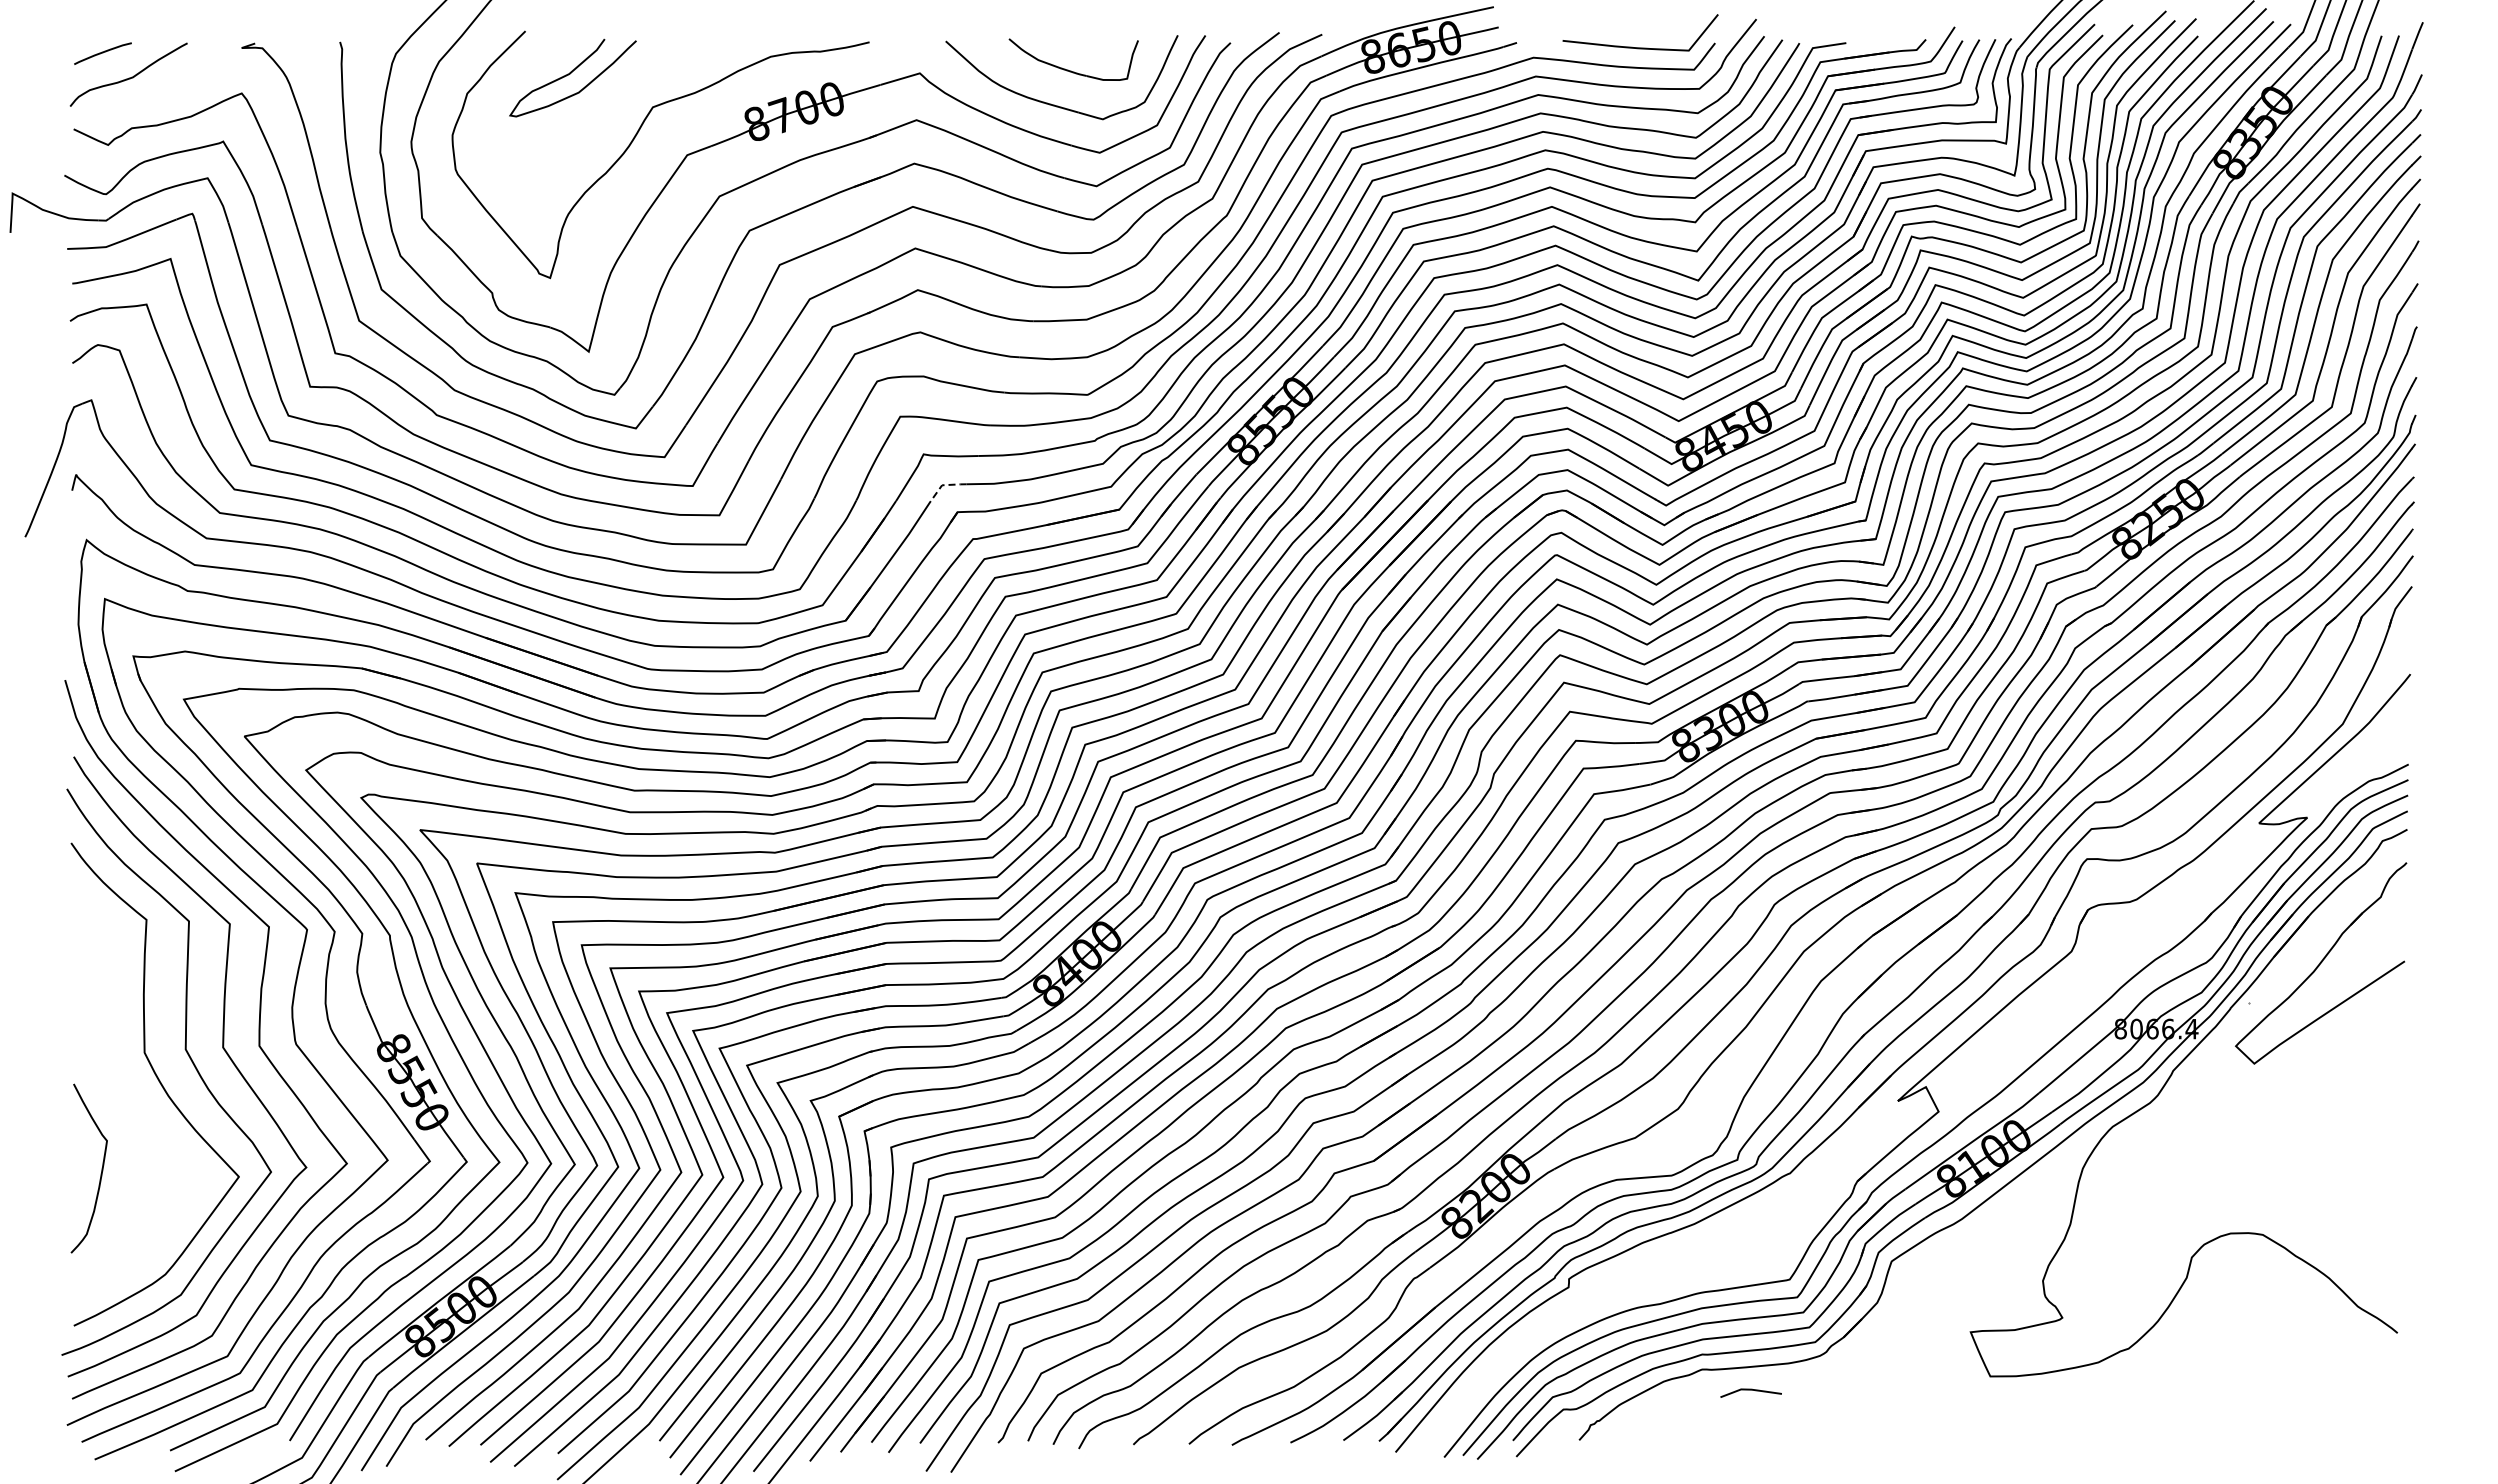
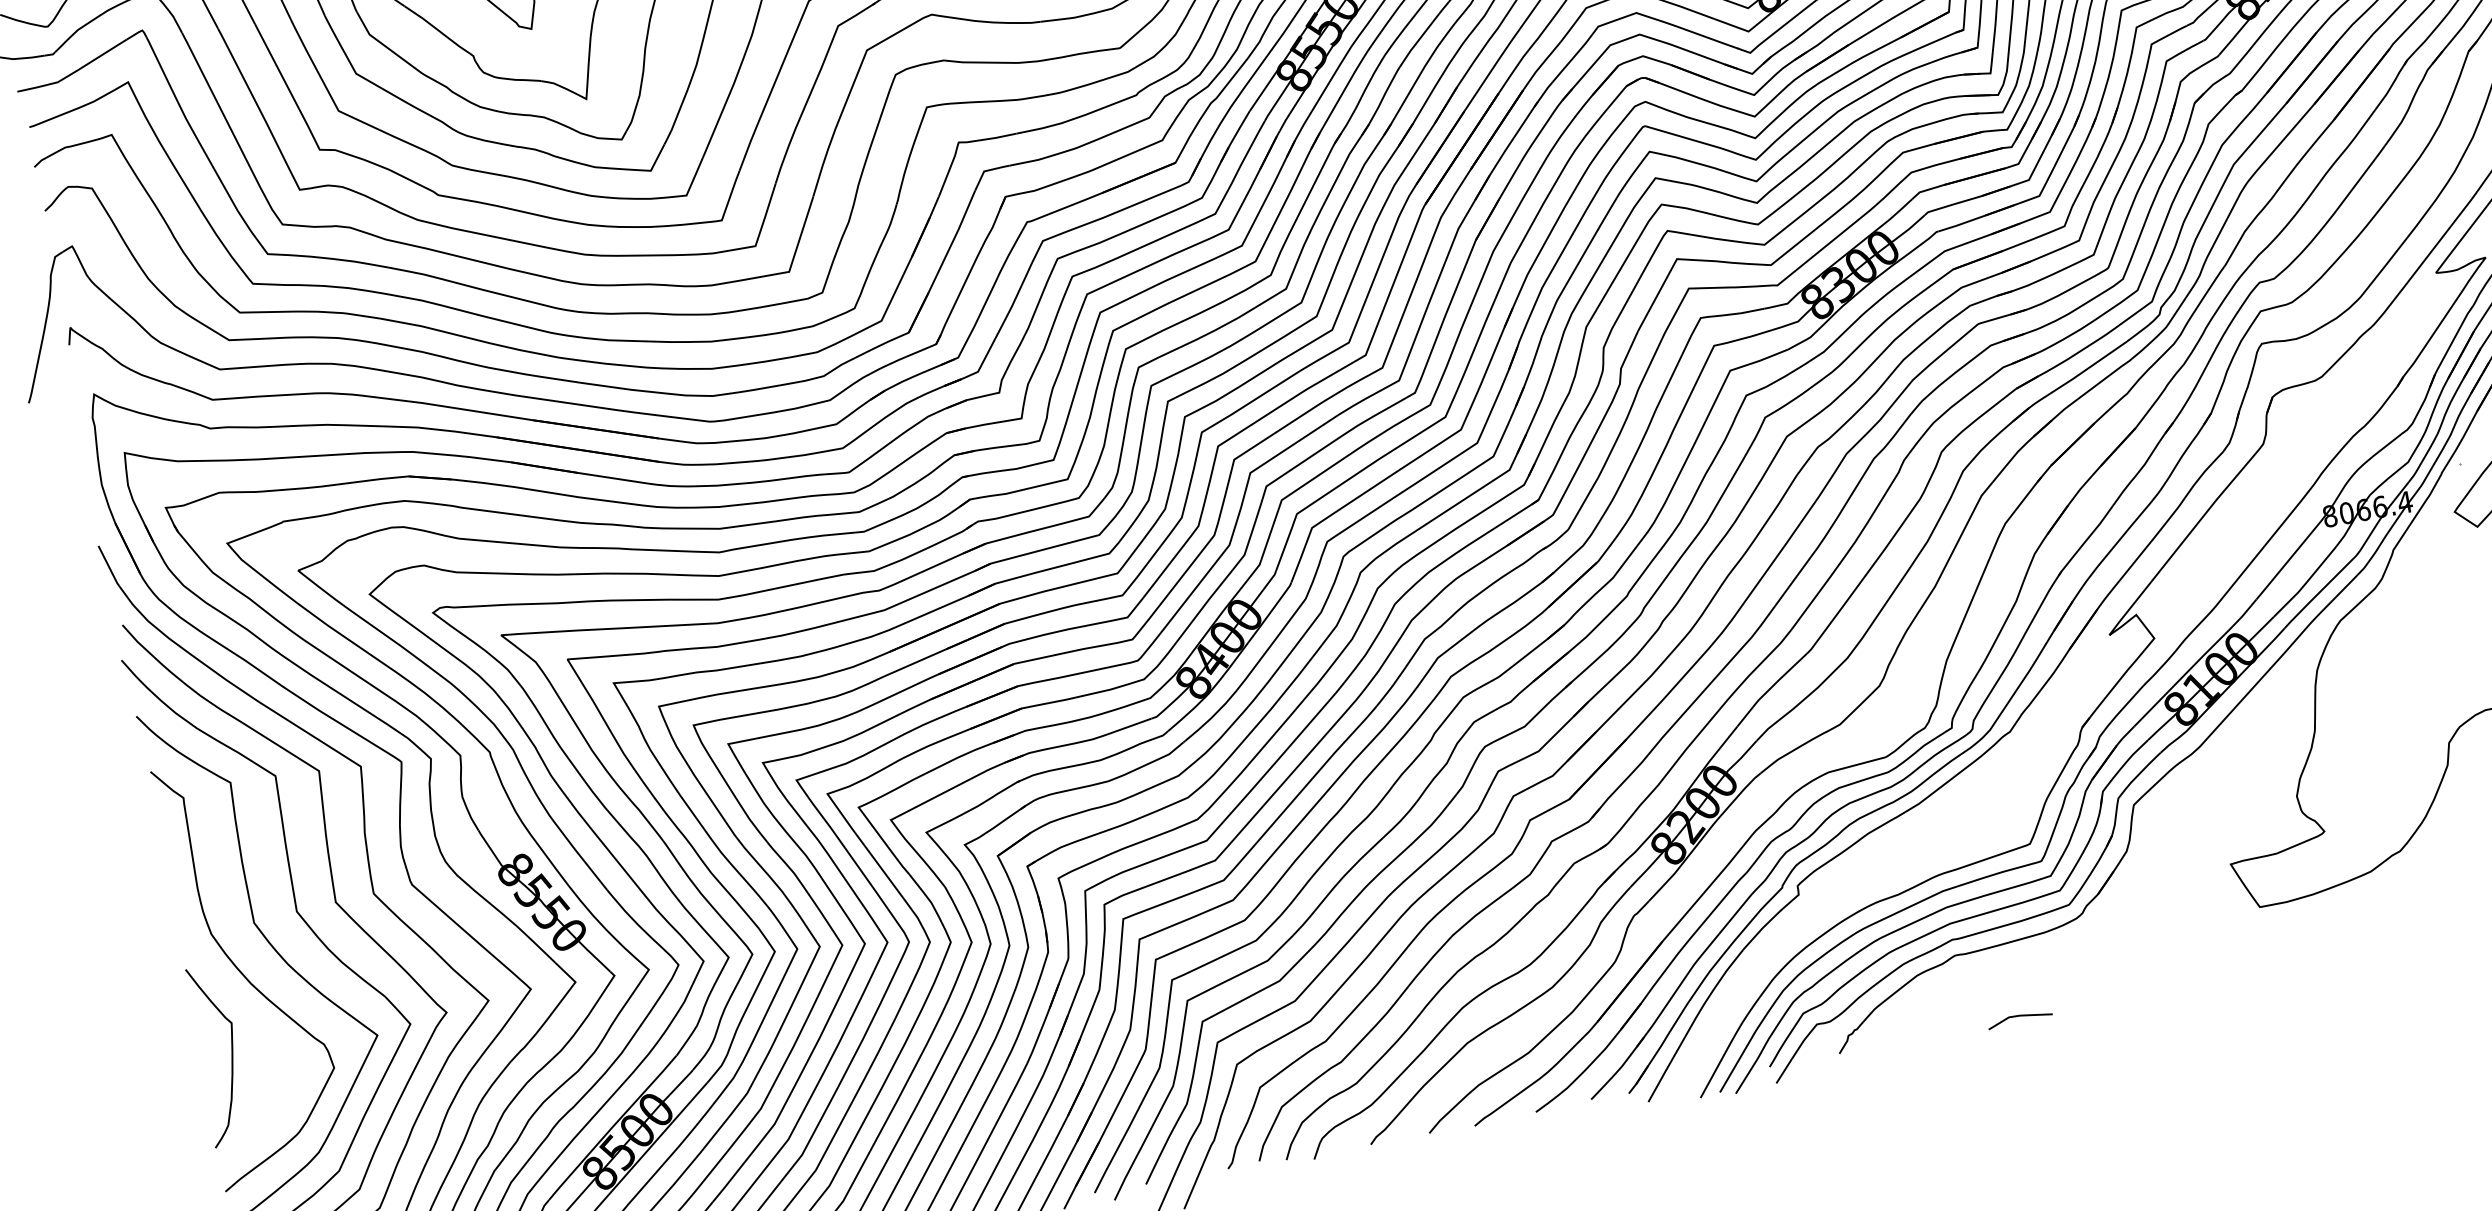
line: (944, 485) -> (986, 171), dashed -> solid
curve: (127, 1099) -> (245, 975), added
line: (1750, 1390) -> (2019, 1016), moved

